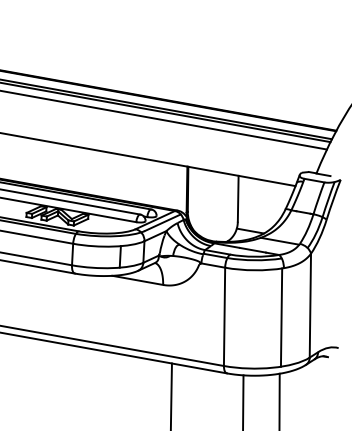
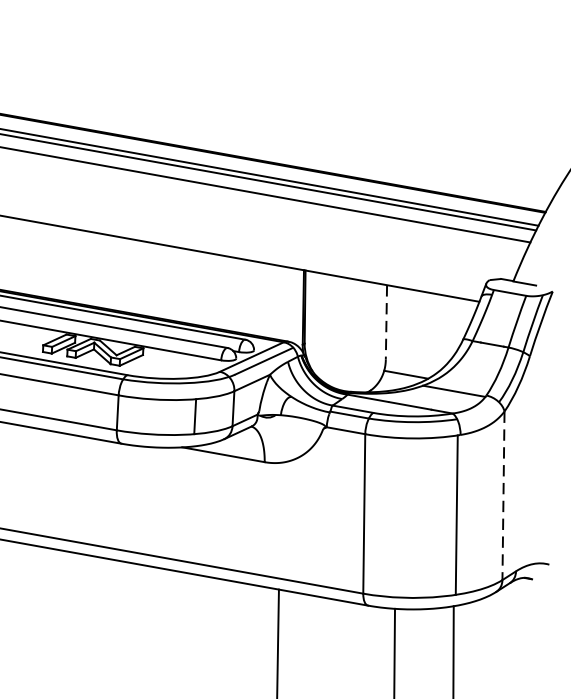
line: (238, 198) -> (386, 321), solid -> dashed
line: (310, 305) -> (503, 495), solid -> dashed

